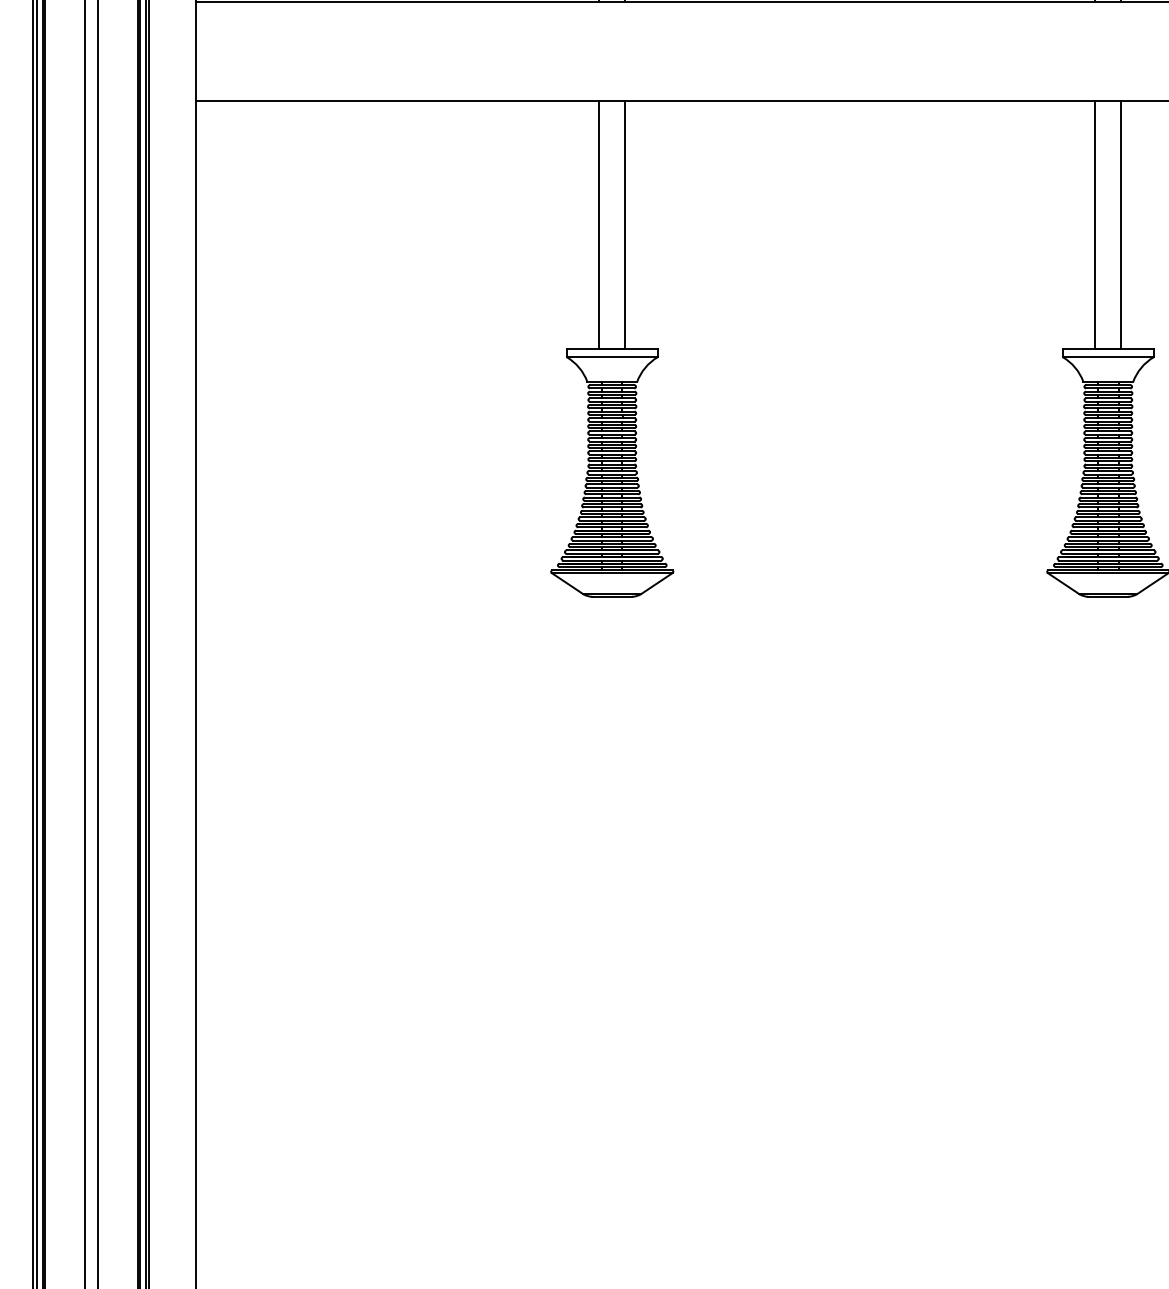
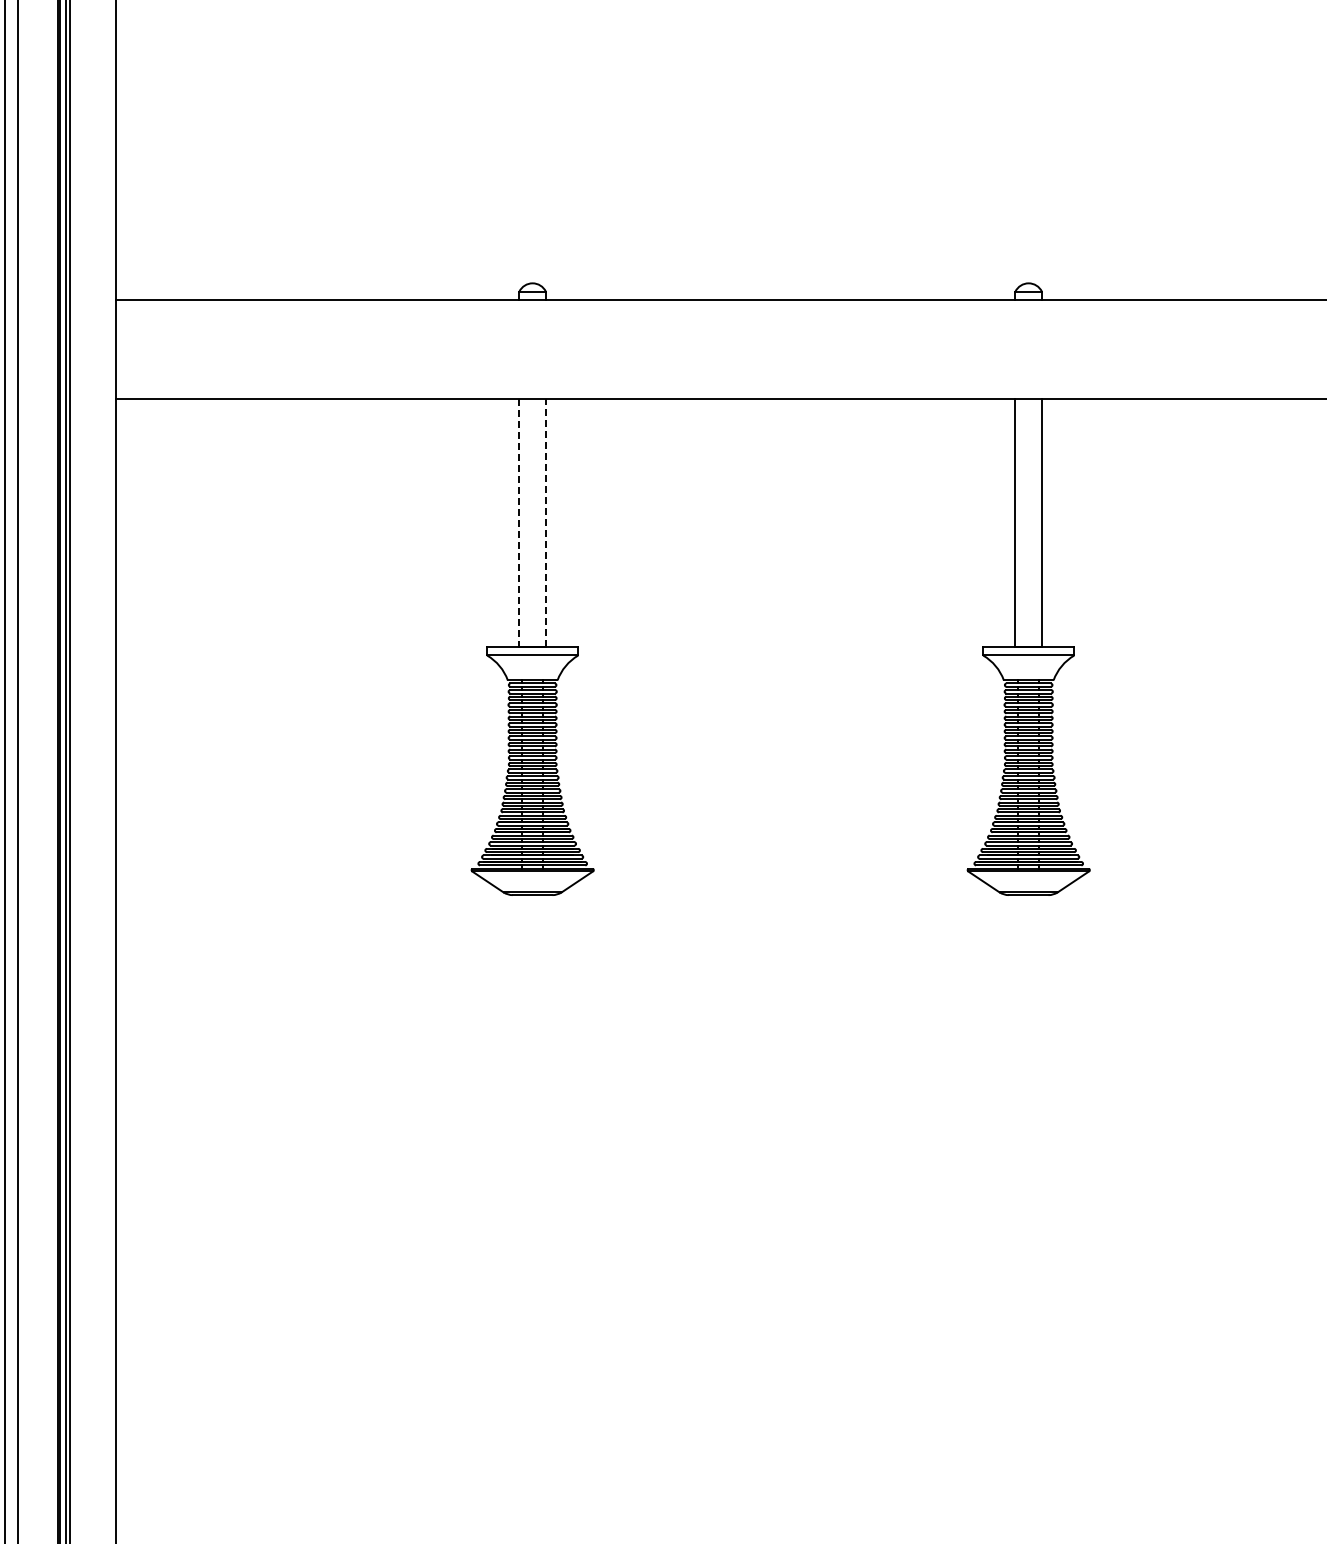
line: (625, 224) -> (545, 522), solid -> dashed
line: (599, 225) -> (519, 523), solid -> dashed

